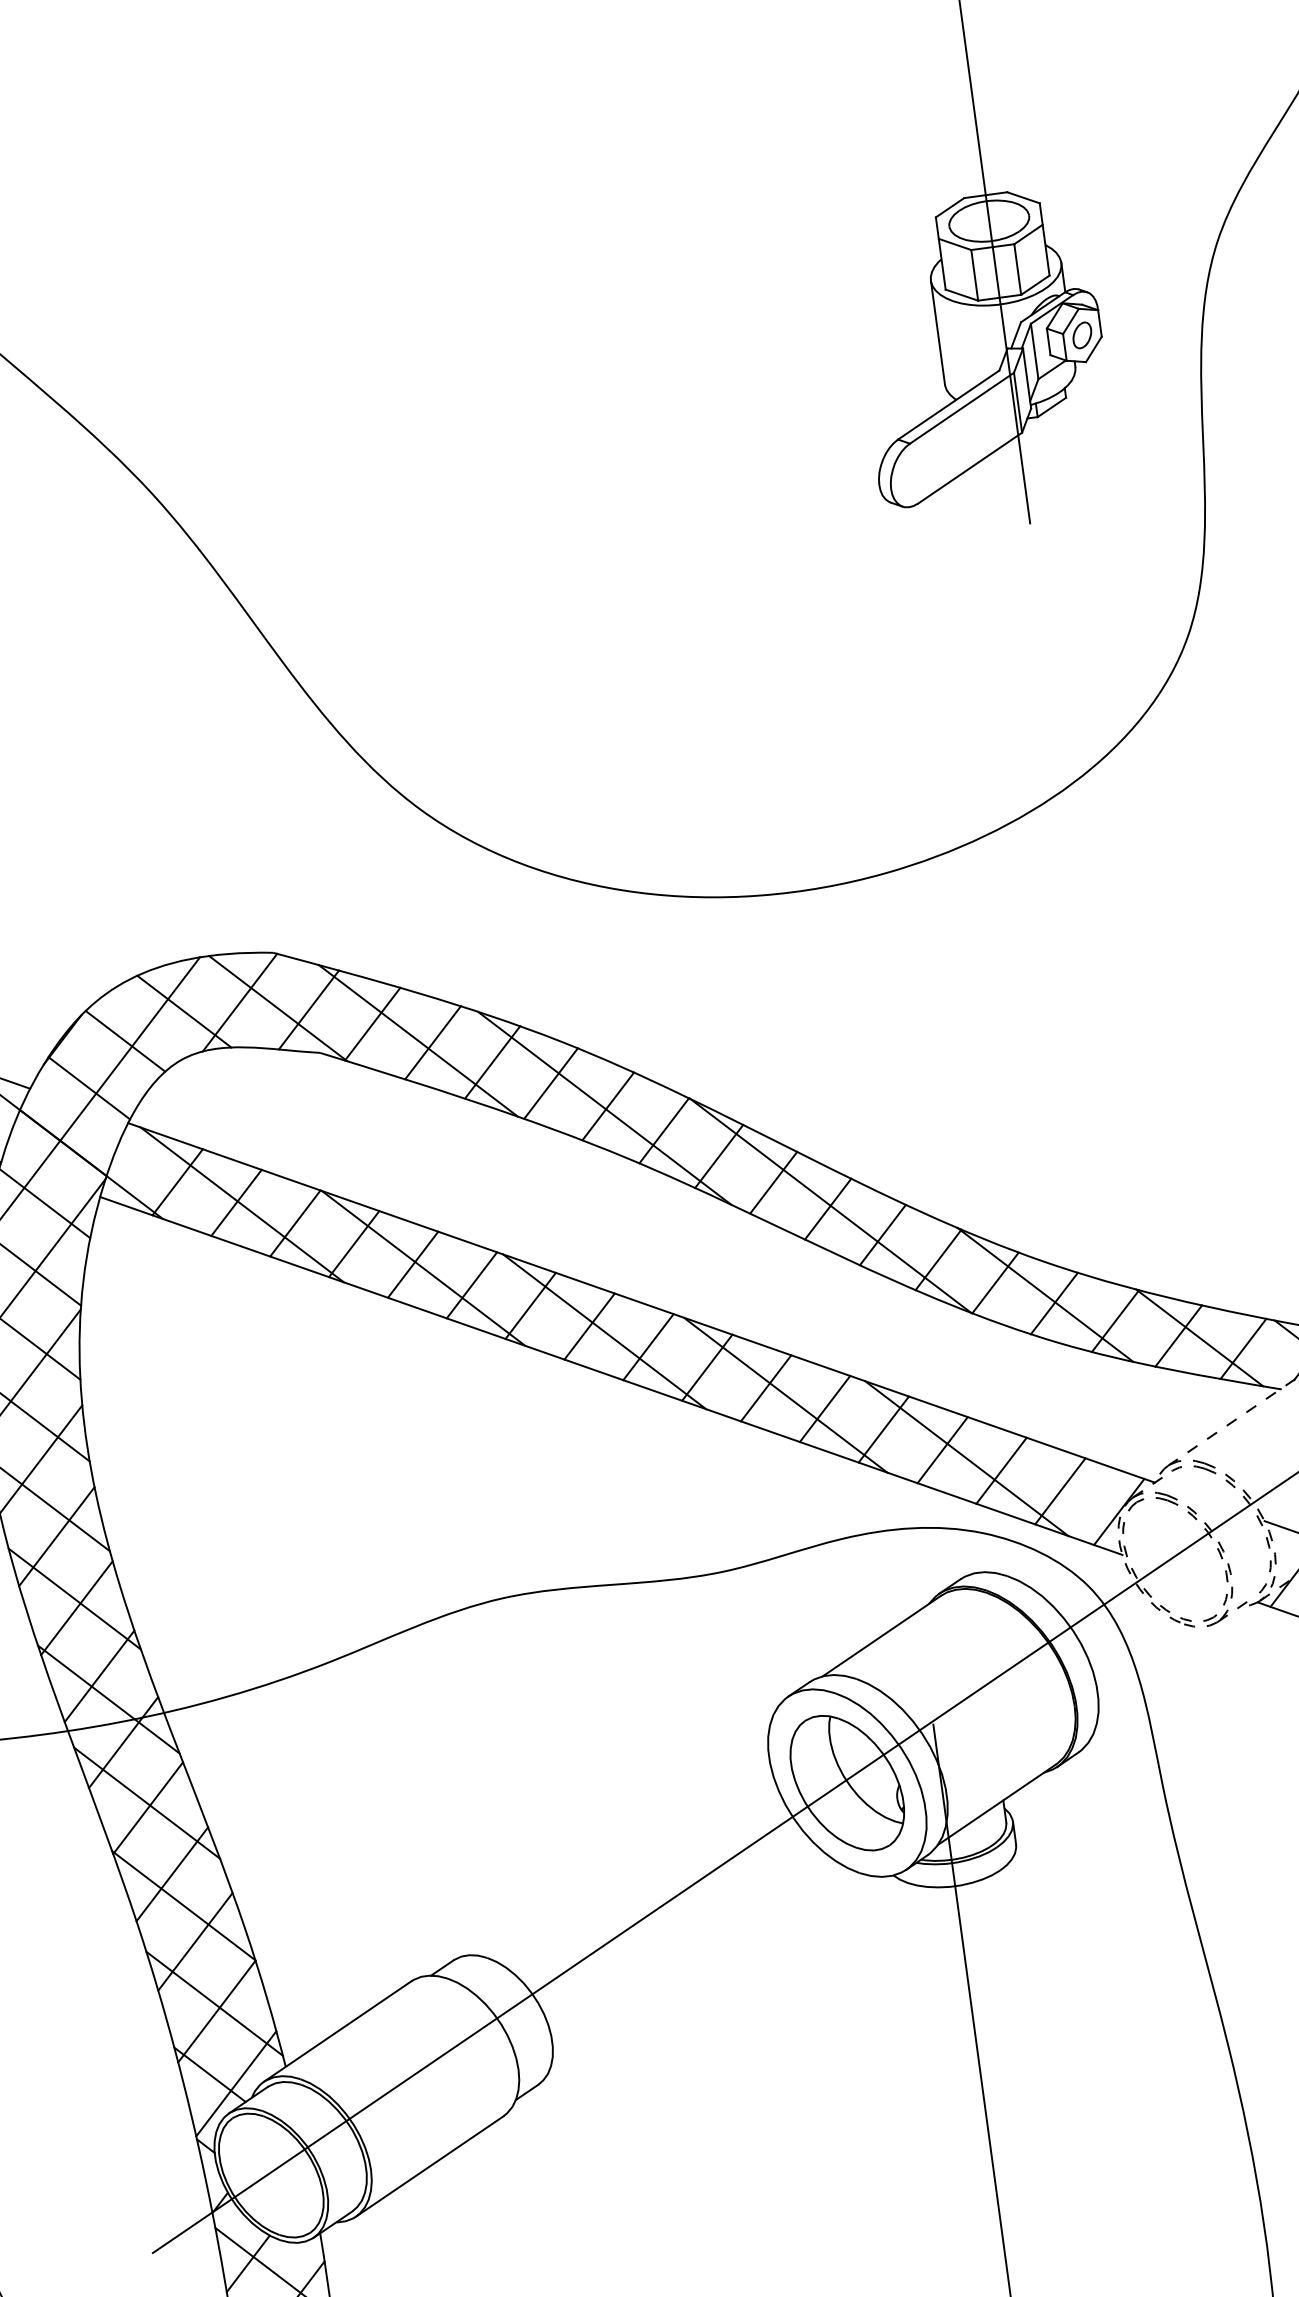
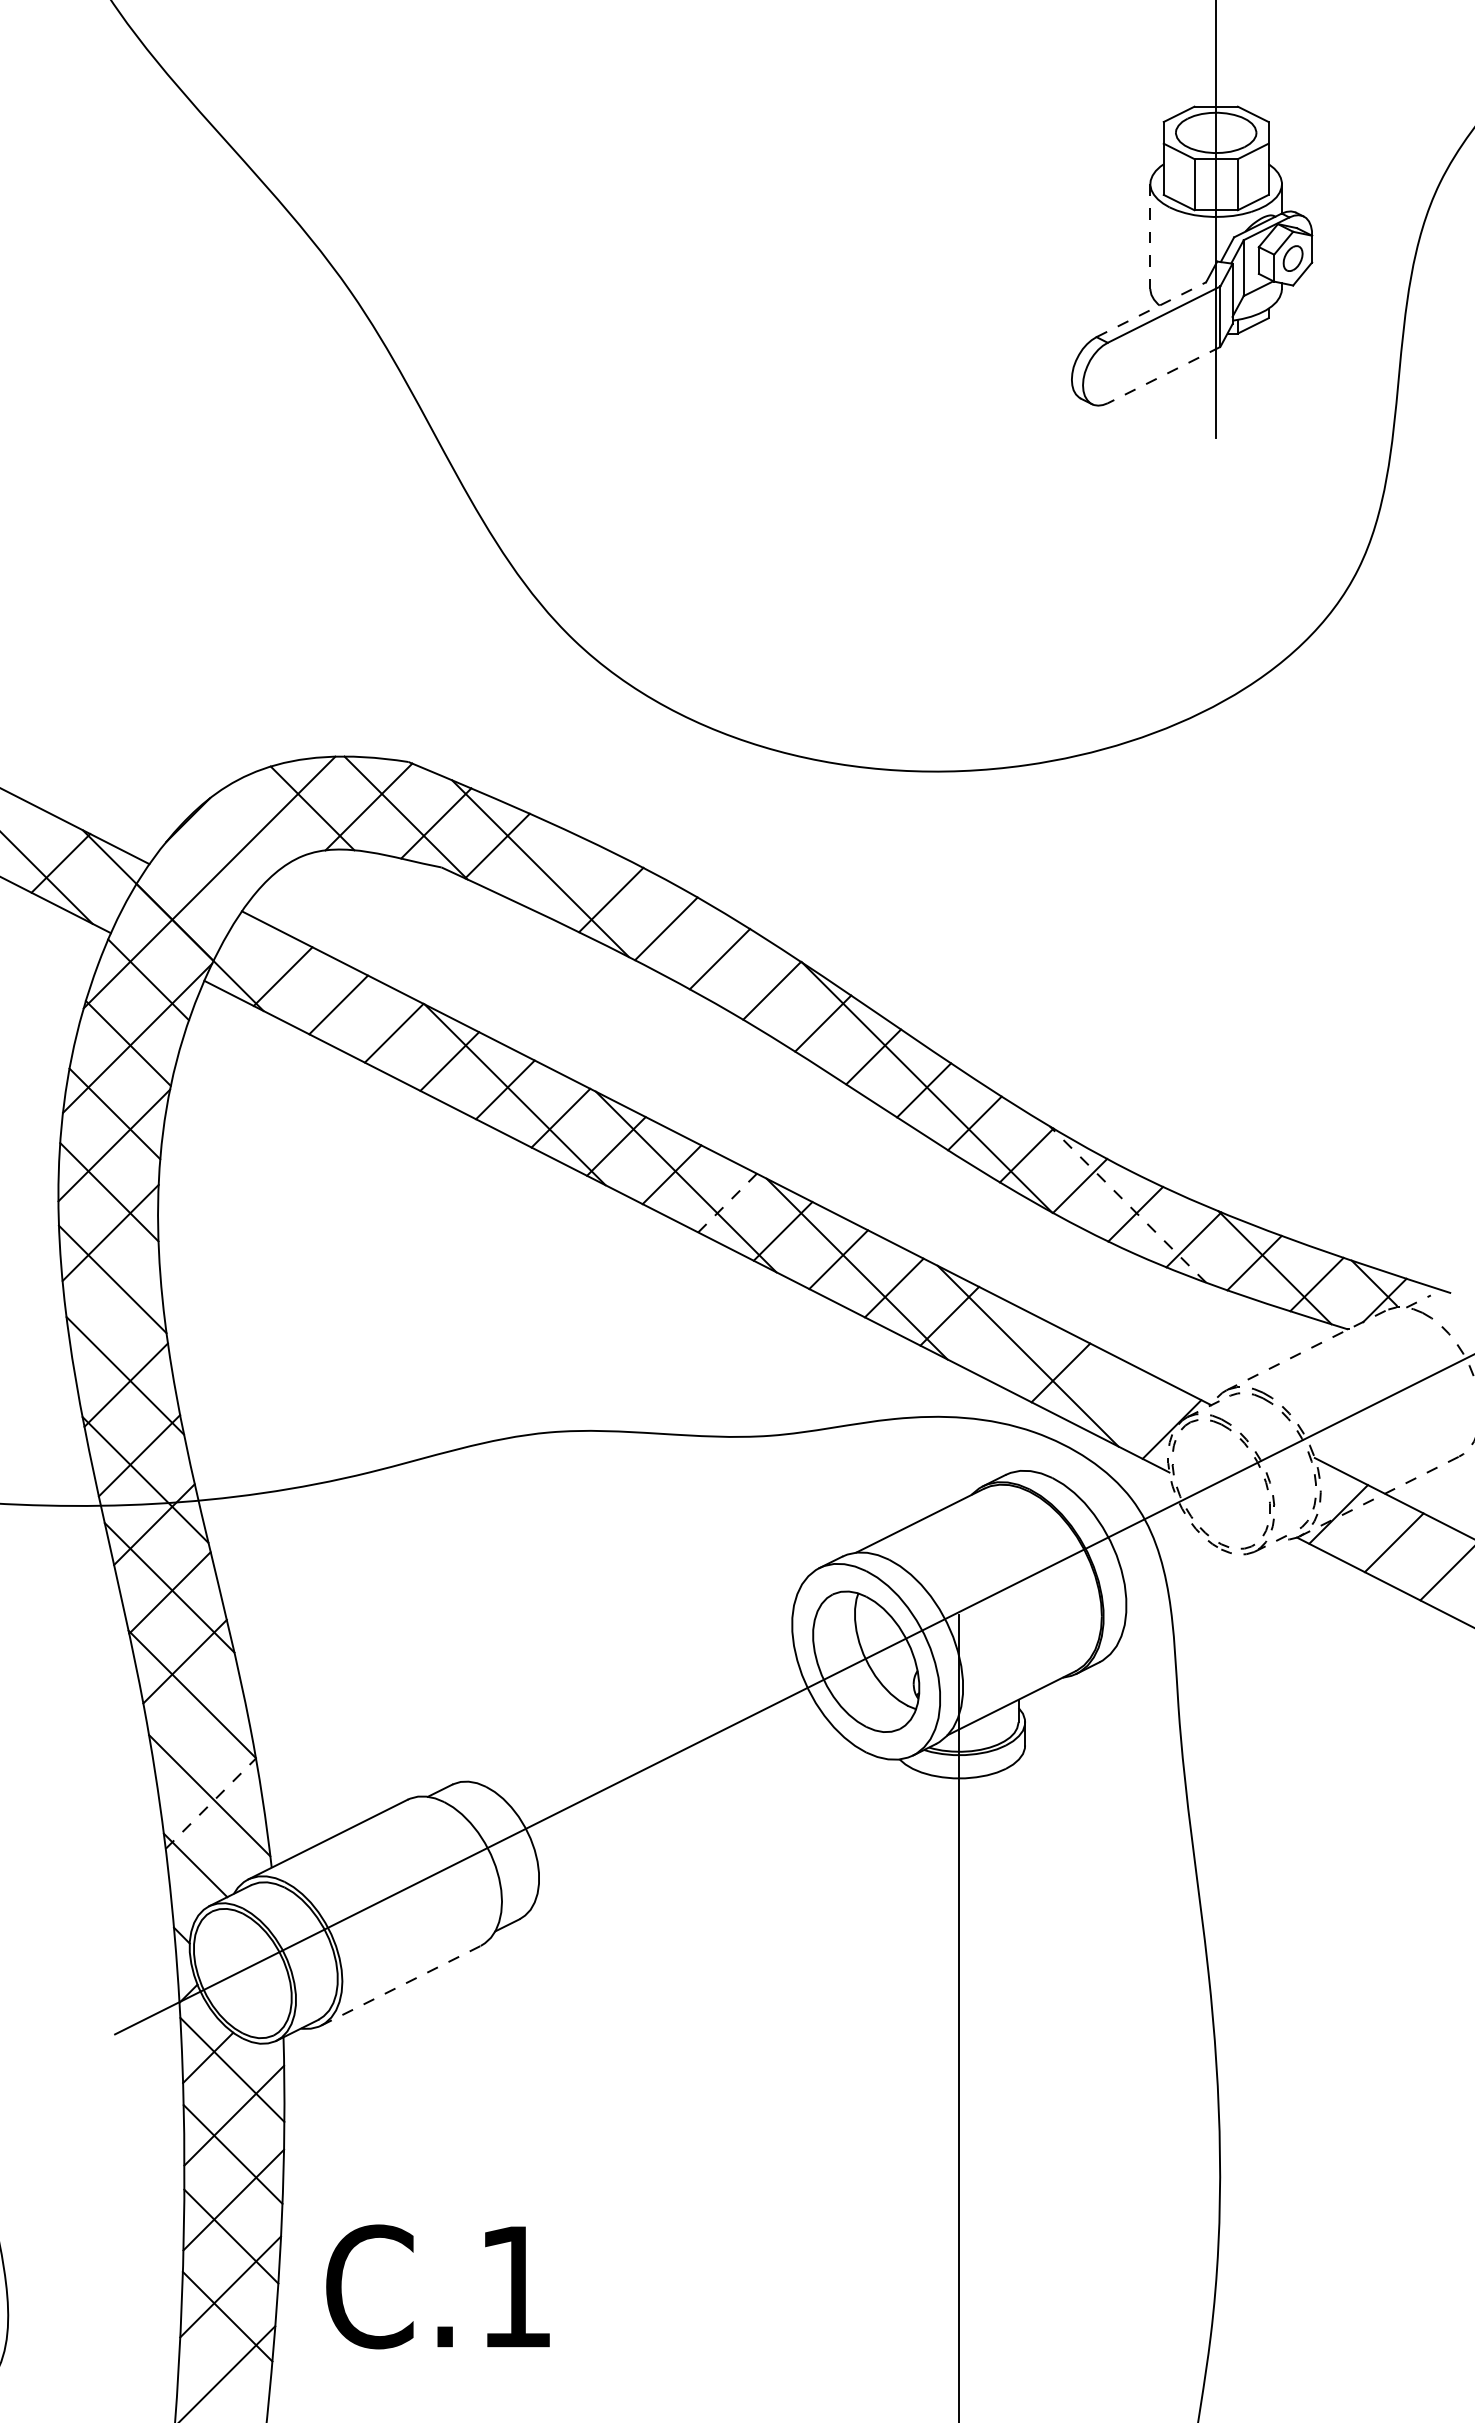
line: (938, 333) -> (1150, 237), solid -> dashed
line: (948, 404) -> (1151, 309), solid -> dashed
line: (970, 468) -> (1164, 375), solid -> dashed
line: (124, 1040) -> (249, 829), removed
line: (432, 1042) -> (554, 872), removed
line: (88, 1088) -> (207, 871), removed
line: (604, 1108) -> (715, 960), removed
line: (241, 1204) -> (343, 1007), removed
line: (1044, 1294) -> (1127, 1204), solid -> dashed
line: (648, 1347) -> (727, 1203), solid -> dashed
line: (942, 1450) -> (1005, 1344), removed
line: (1060, 1490) -> (1116, 1400), removed
line: (56, 1536) -> (115, 1311), removed
line: (194, 1941) -> (198, 1731), removed
line: (216, 2011) -> (210, 1803), solid -> dashed
line: (236, 2083) -> (220, 1877), removed
line: (430, 2166) -> (401, 1985), solid -> dashed

